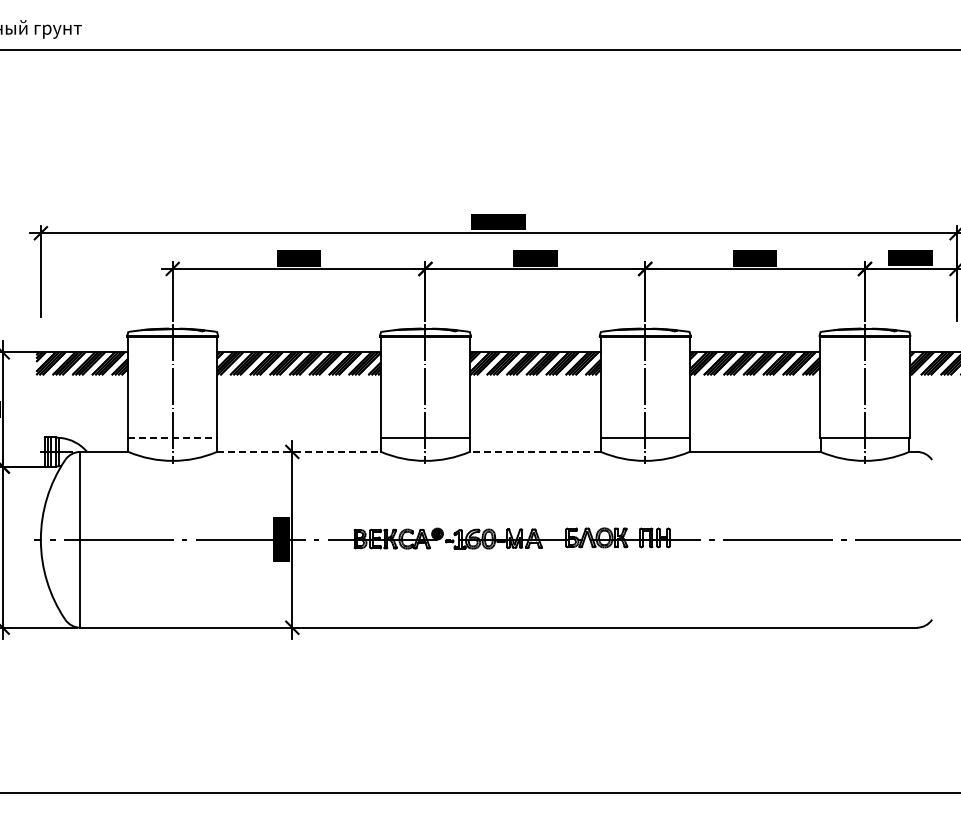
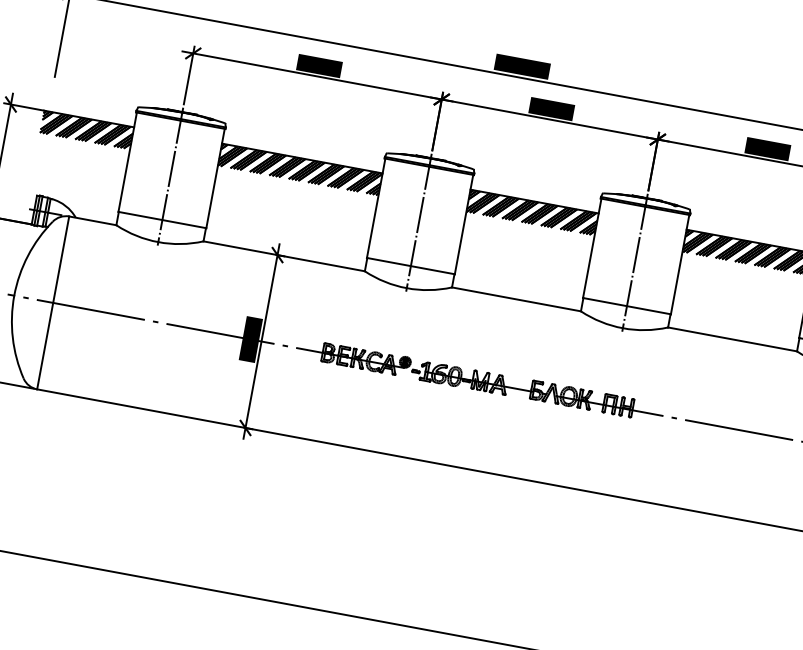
line: (172, 438) -> (162, 220), dashed -> solid
line: (299, 451) -> (284, 256), dashed -> solid
line: (535, 451) -> (516, 299), dashed -> solid

